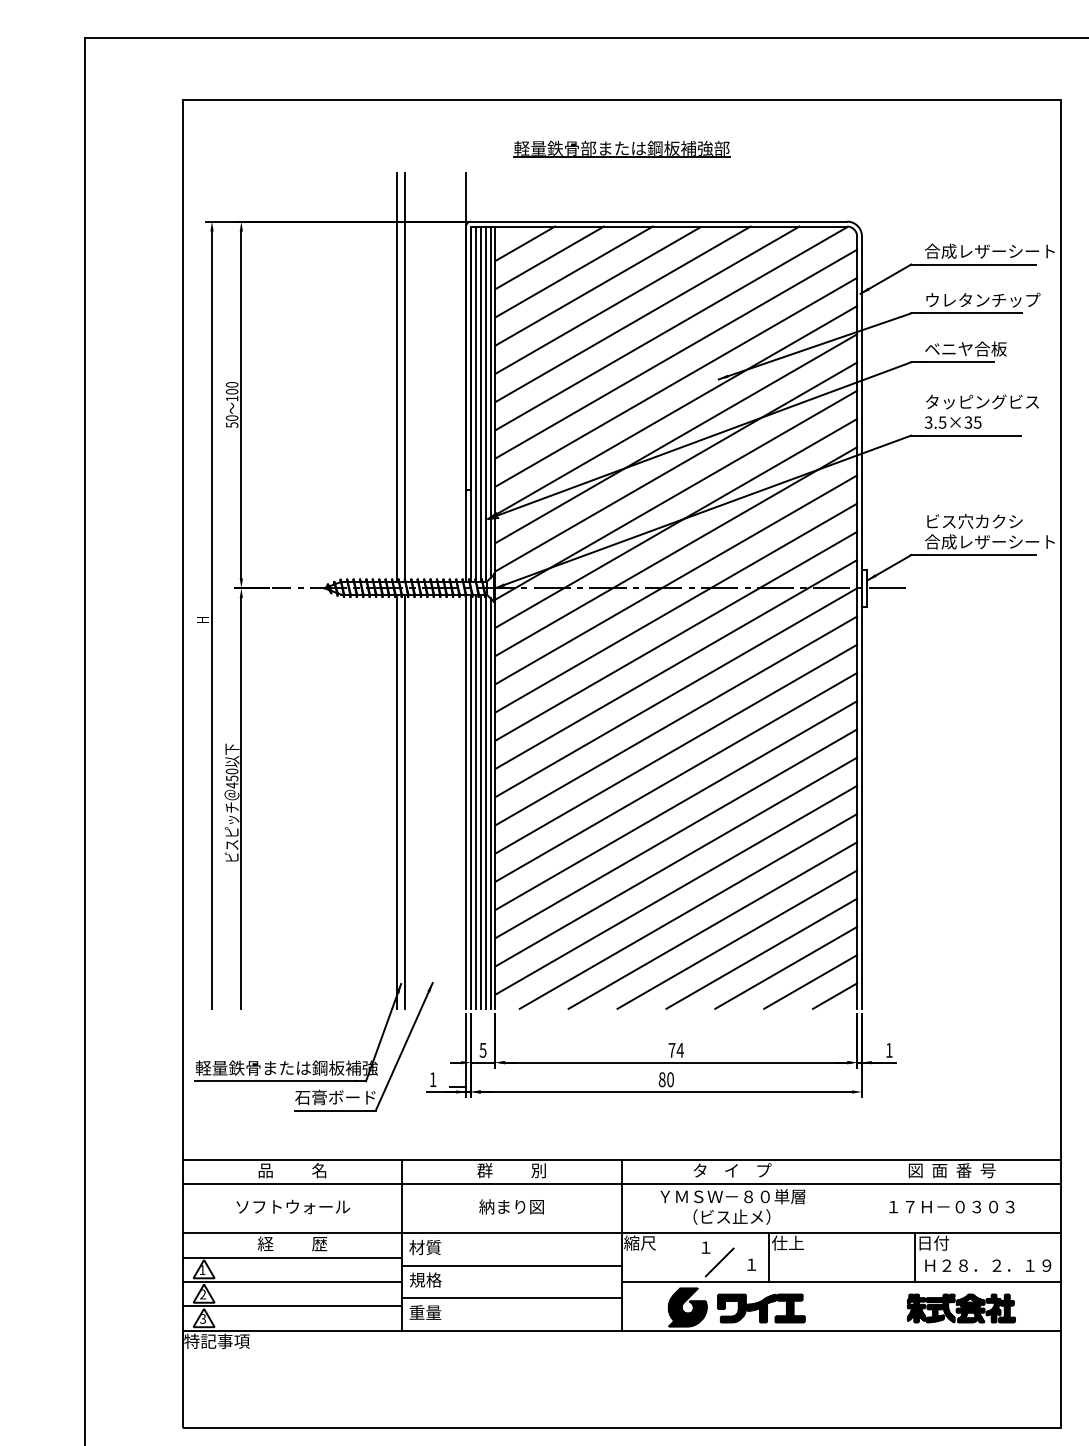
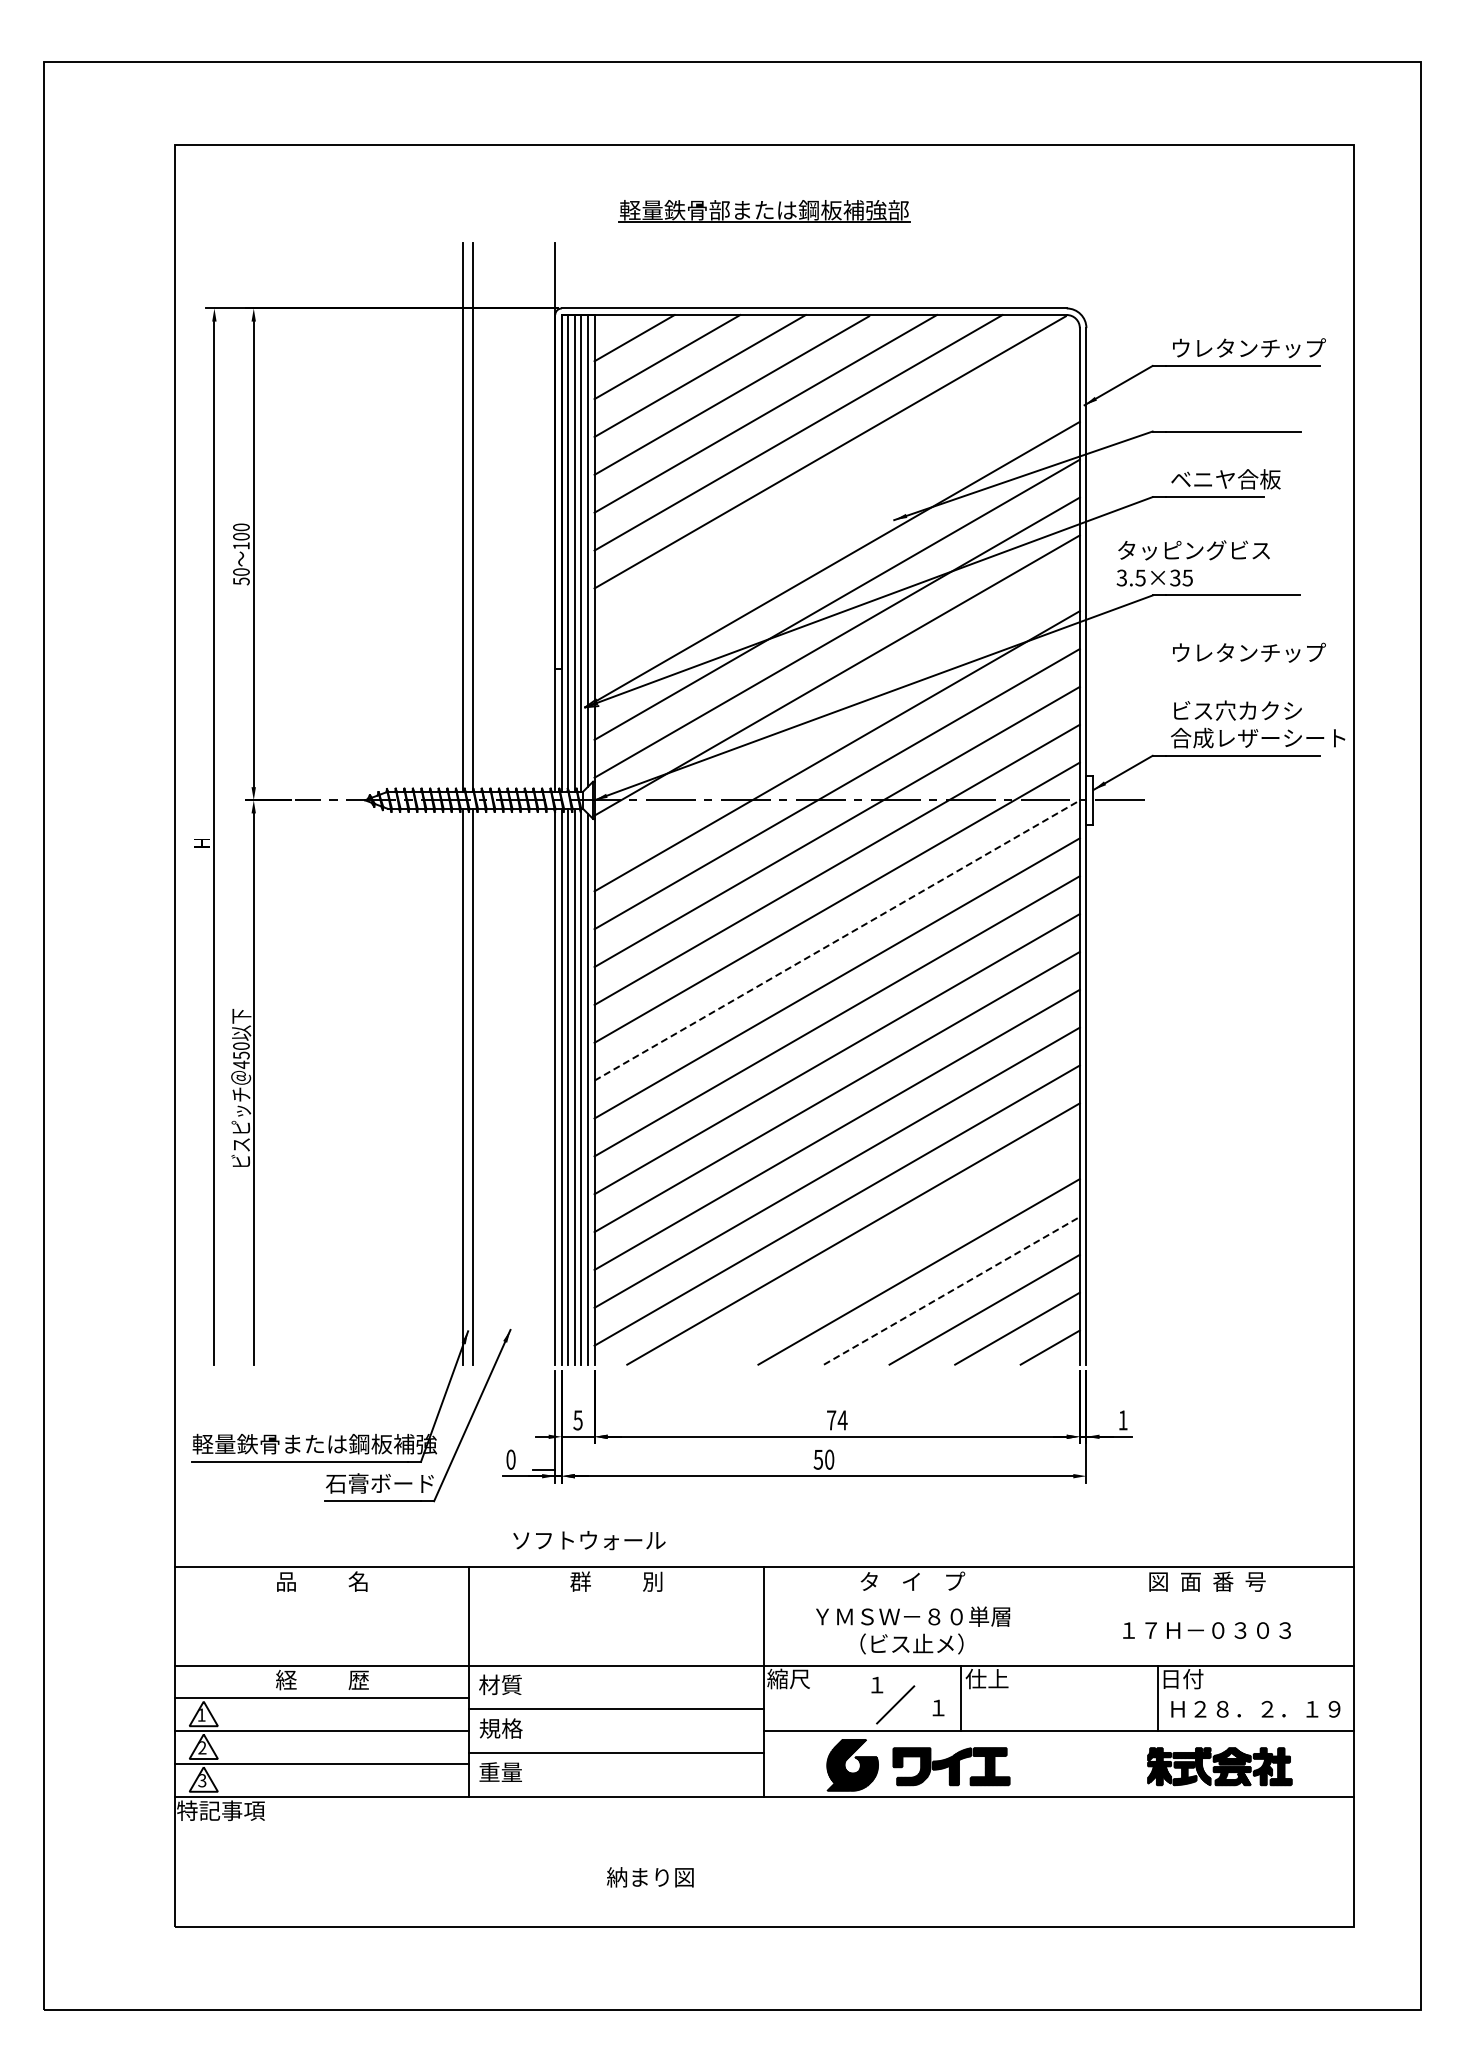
text: (989, 251) -> (1257, 348), 合成レザーシート -> ウレタンチップ
text: (983, 299) -> (1249, 652), moved
line: (675, 354) -> (836, 486), removed
line: (675, 381) -> (836, 523), removed
text: (981, 411) -> (1192, 563), moved
line: (675, 523) -> (836, 713), removed
line: (676, 692) -> (837, 940), solid -> dashed
line: (712, 925) -> (885, 1252), removed
line: (761, 953) -> (951, 1290), solid -> dashed
text: (432, 1079) -> (510, 1459), 1 -> 0
text: (662, 1079) -> (818, 1459), 80 -> 50
line: (622, 1183) -> (764, 1599), removed
text: (293, 1206) -> (589, 1540), moved
text: (511, 1206) -> (650, 1877), moved

